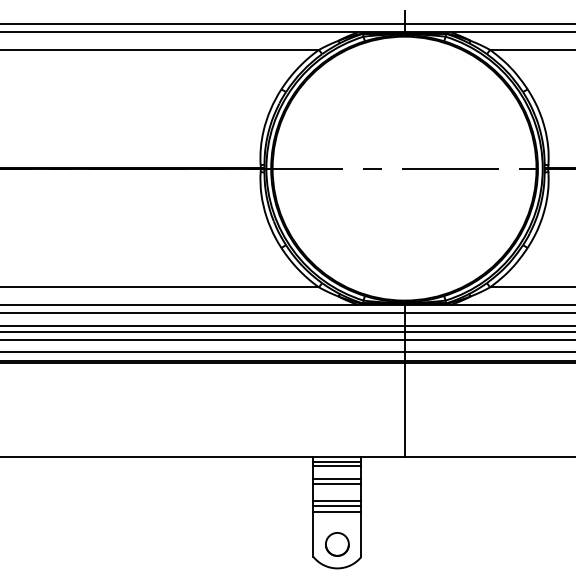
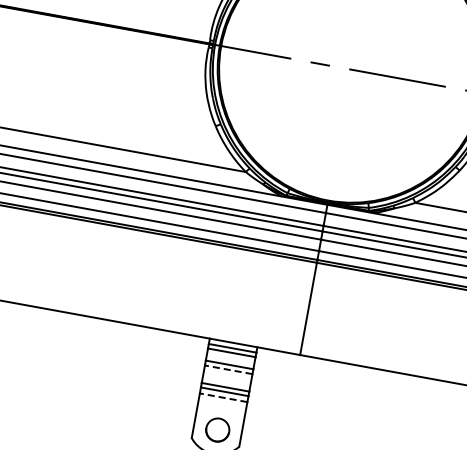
line: (337, 483) -> (228, 369), solid -> dashed
line: (337, 511) -> (223, 397), solid -> dashed

